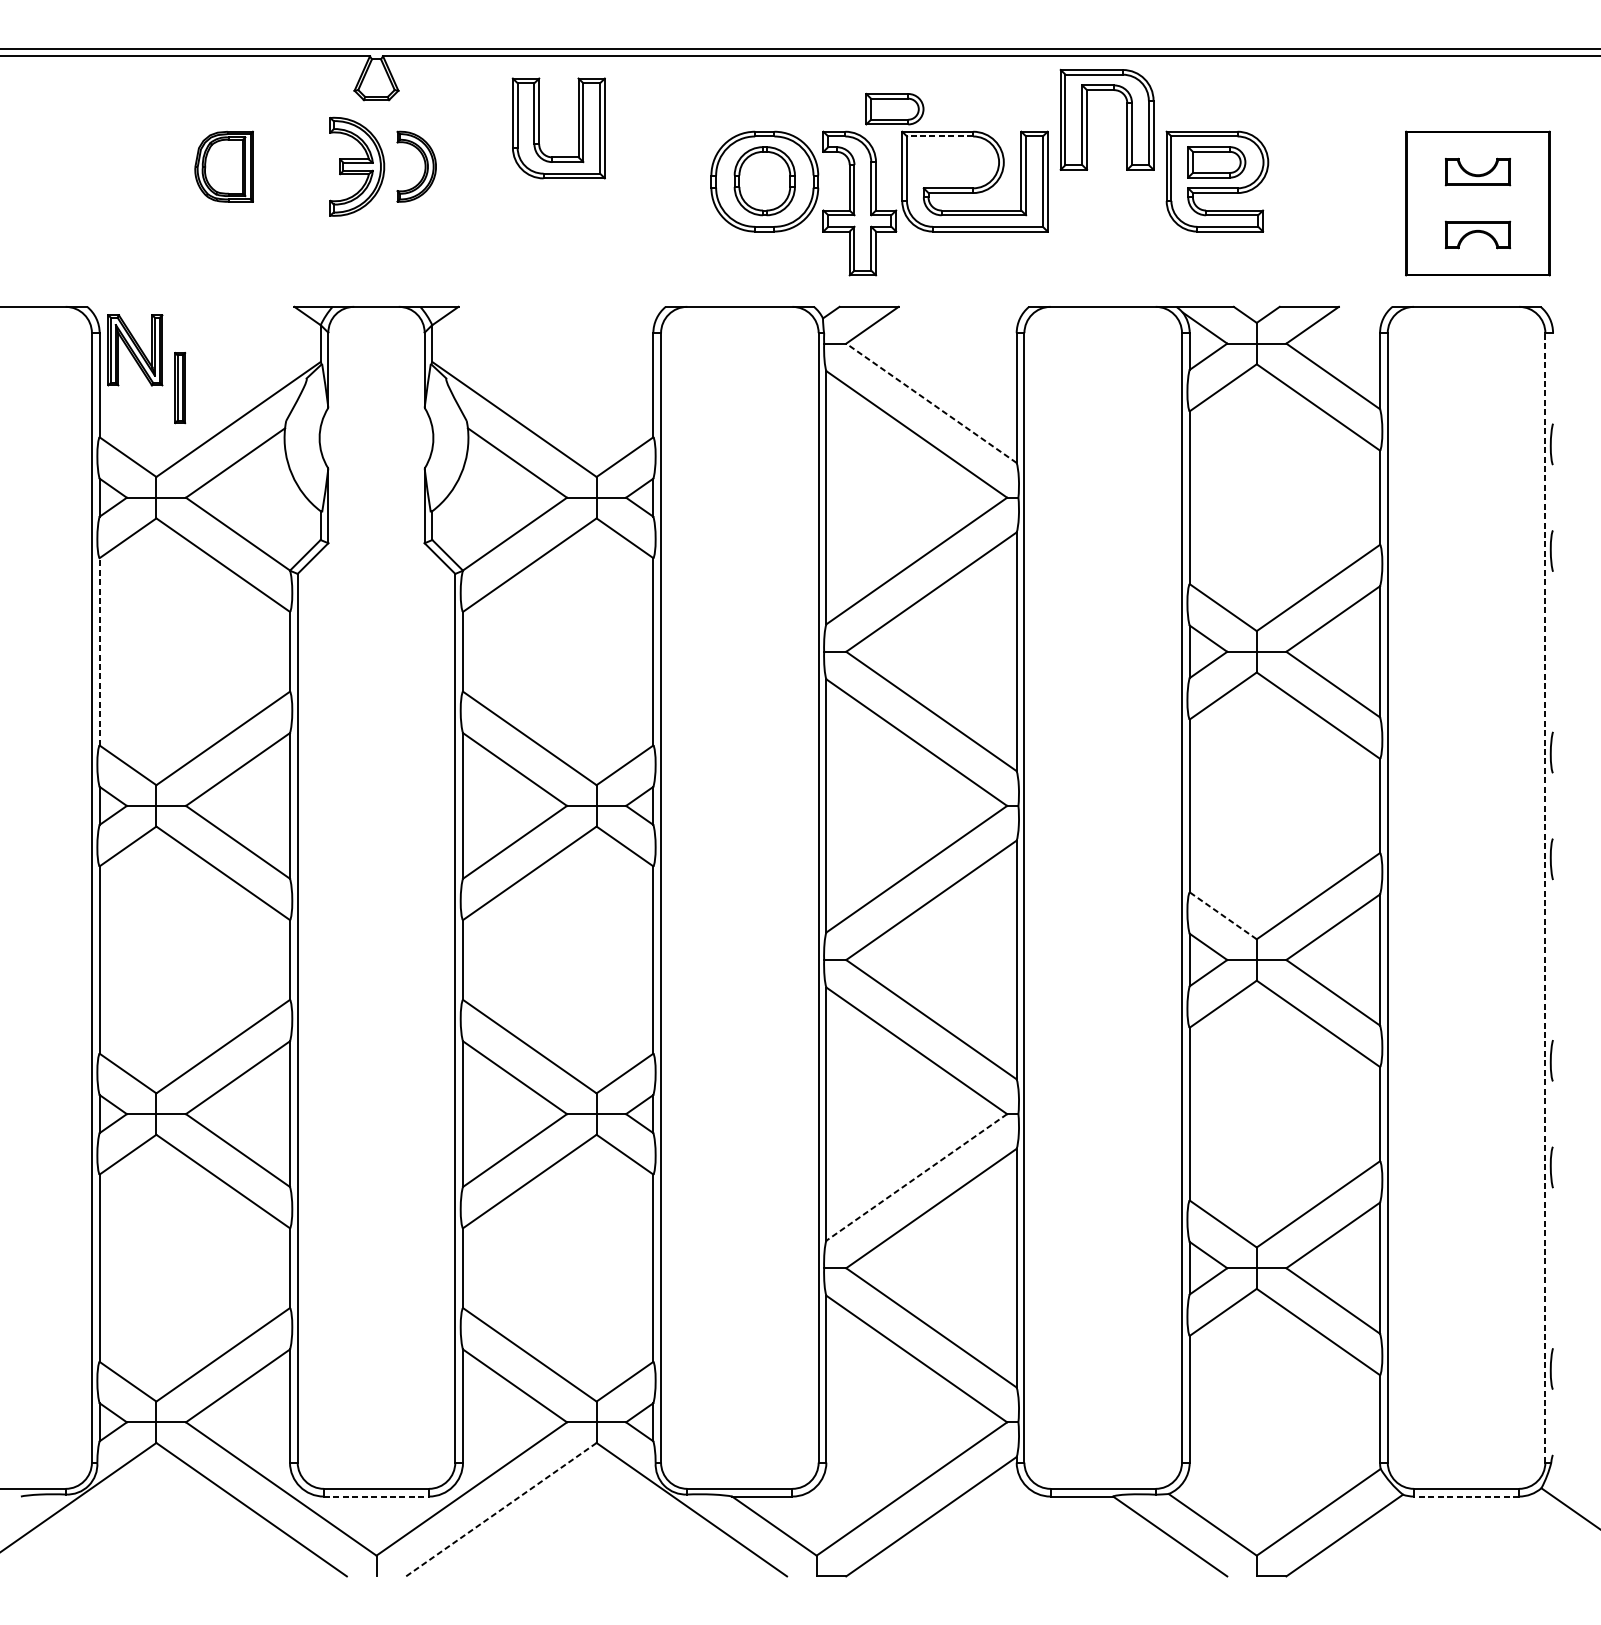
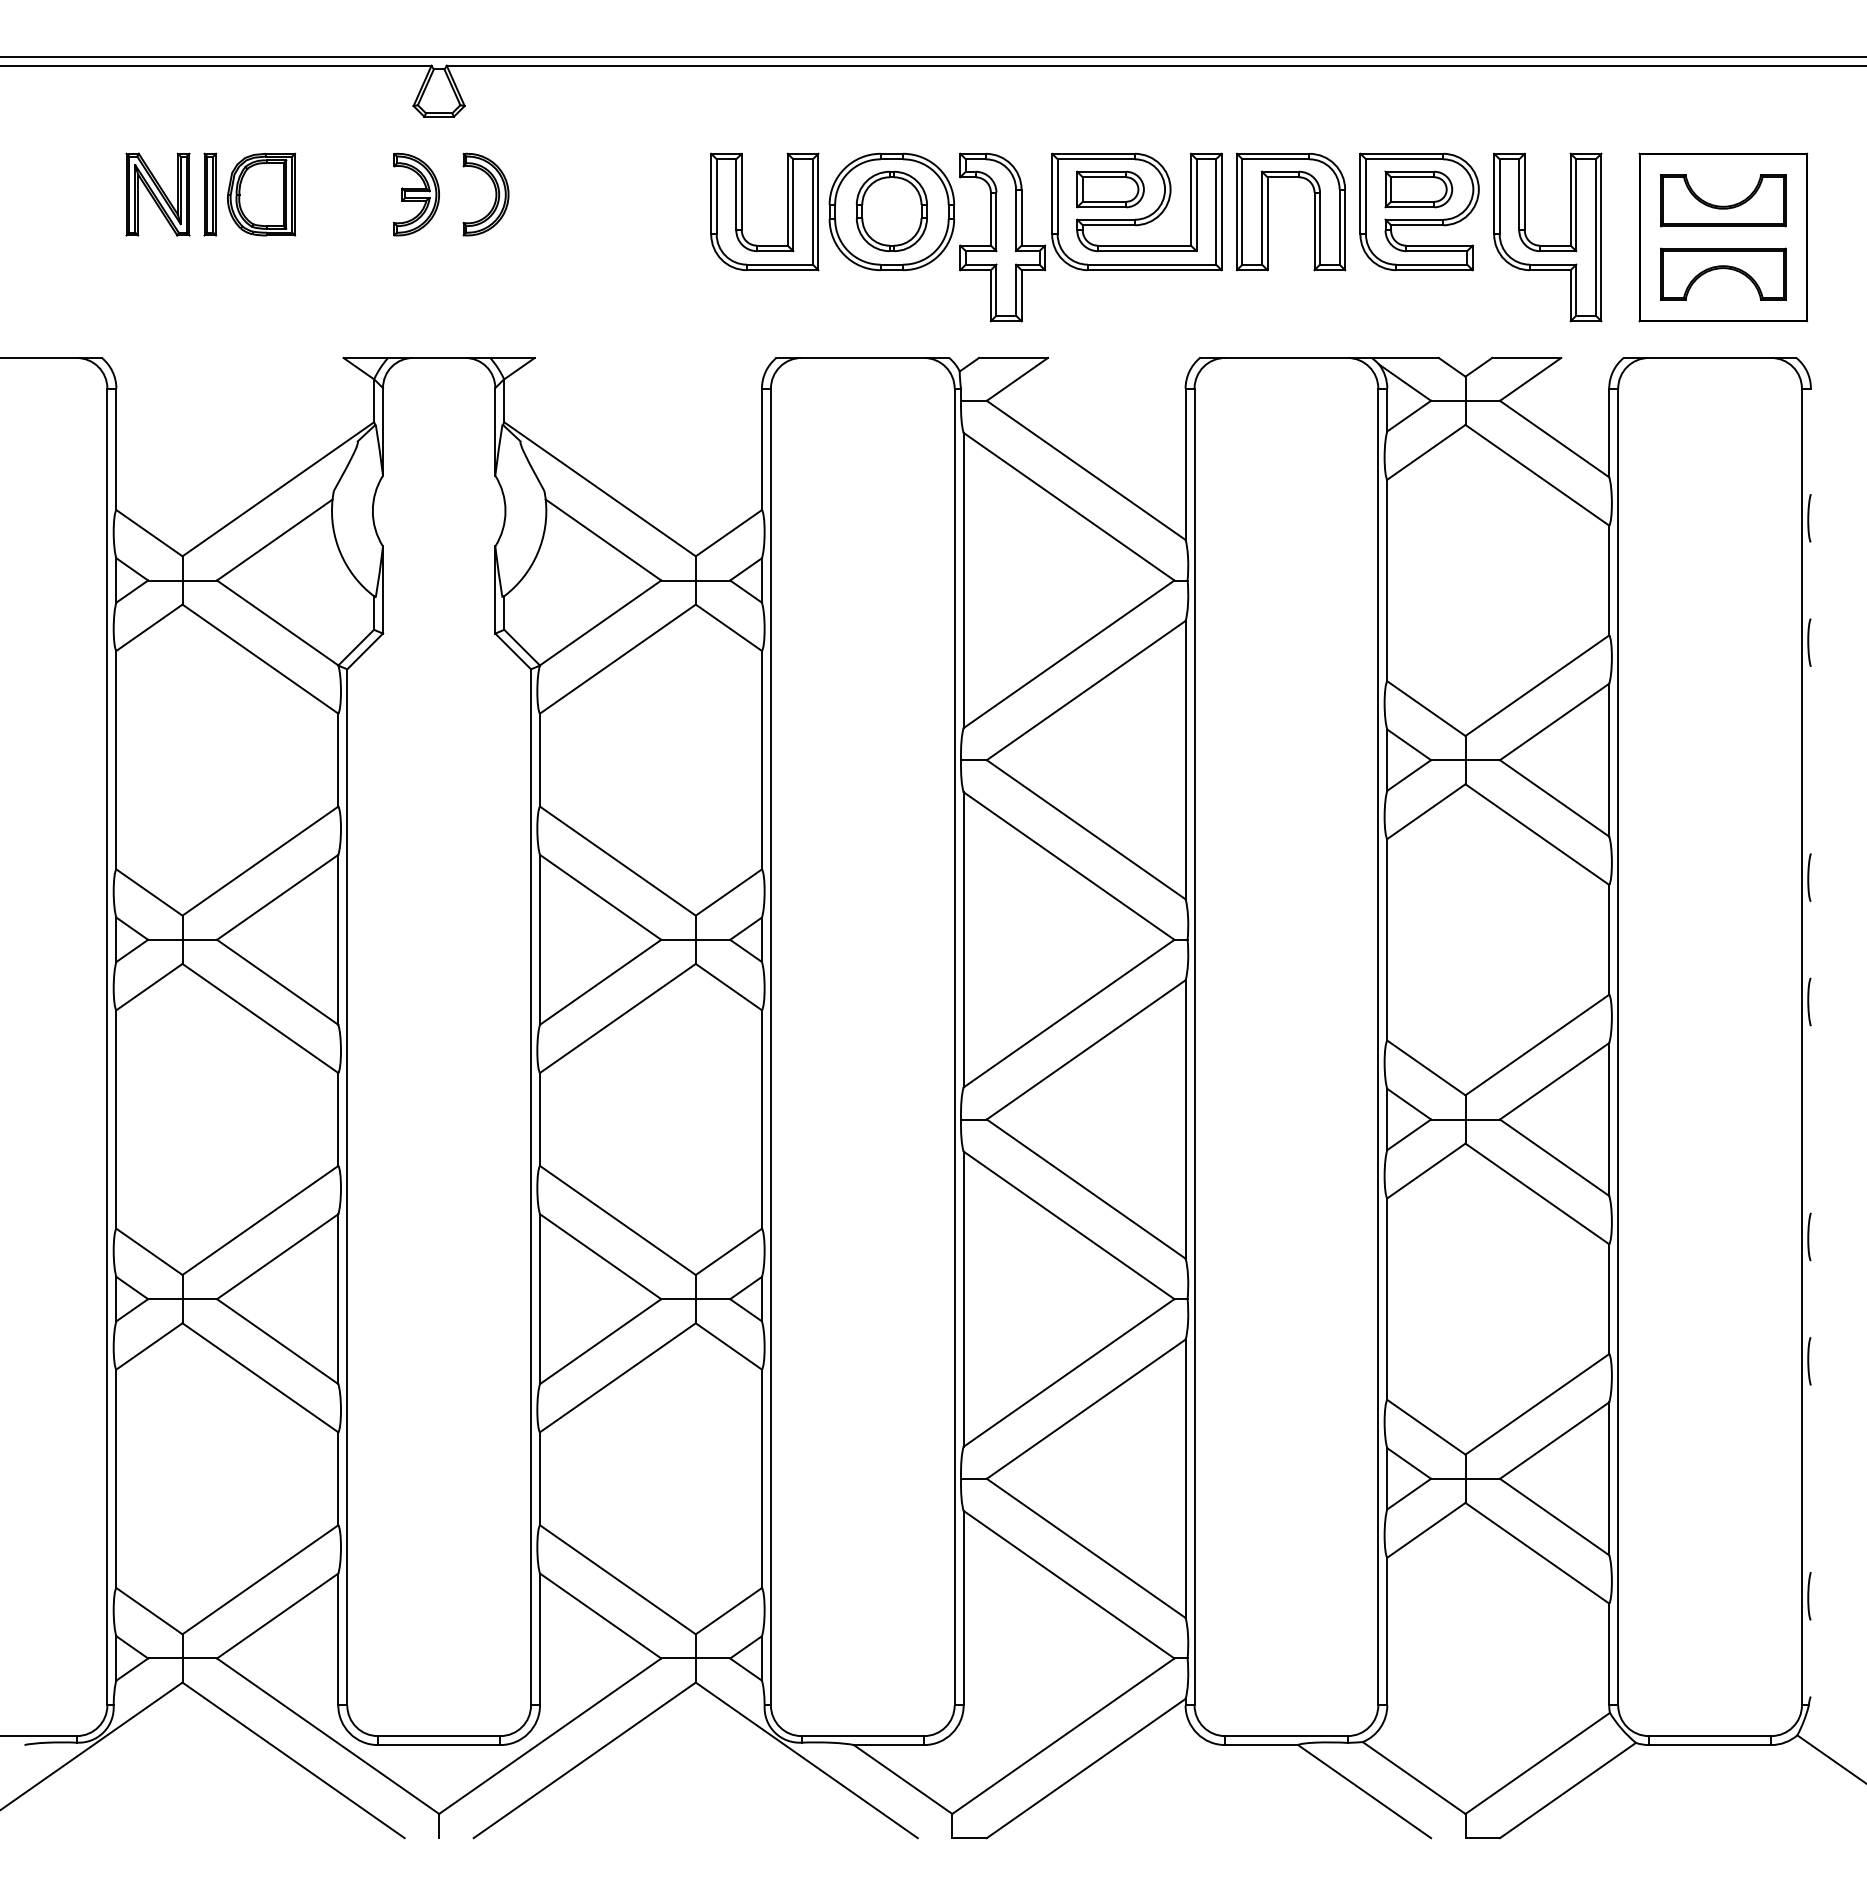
part: (894, 109) -> (1110, 189), moved
part: (1087, 119) -> (1268, 211), moved
part: (539, 128) -> (742, 211), moved
line: (940, 136) -> (1096, 159), dashed -> solid
part: (357, 166) -> (416, 194), size x0.71
part: (1478, 171) -> (1723, 200), size x1.67
part: (1327, 210) -> (1547, 245), added
part: (1478, 234) -> (1723, 273), size x1.67
part: (134, 350) -> (157, 194), moved
part: (180, 387) -> (210, 194), moved
line: (930, 403) -> (1085, 470), dashed -> solid
line: (99, 651) -> (116, 759), dashed -> solid
line: (1544, 897) -> (1801, 1046), dashed -> solid
line: (1223, 915) -> (1426, 1067), dashed -> solid
line: (917, 1177) -> (1069, 1372), dashed -> solid
line: (376, 1496) -> (439, 1745), dashed -> solid
line: (1466, 1496) -> (1709, 1745), dashed -> solid
line: (501, 1509) -> (584, 1760), dashed -> solid

